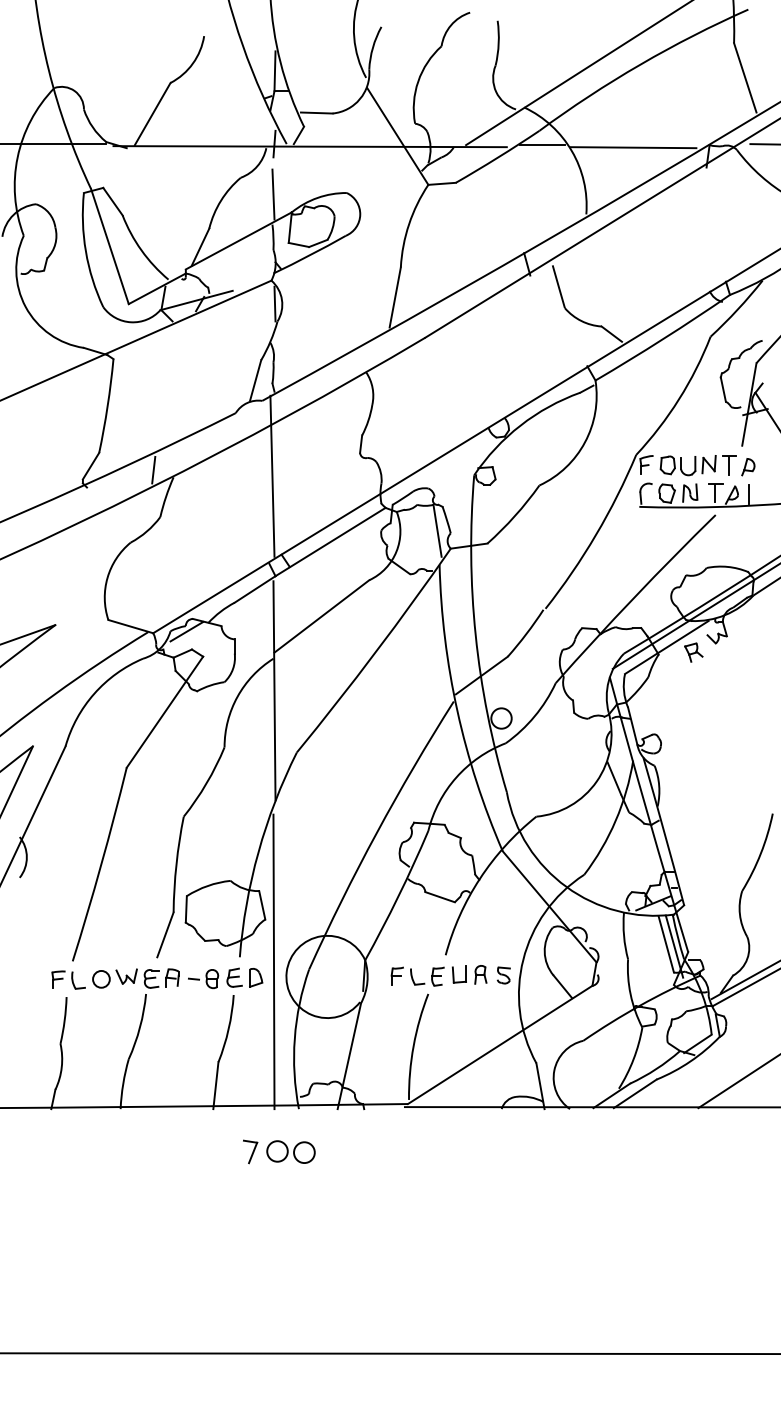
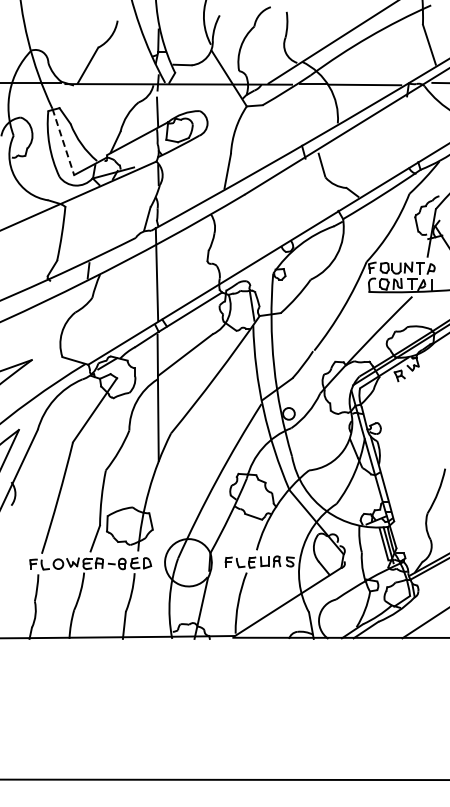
line: (110, 245) -> (63, 141), solid -> dashed
line: (273, 960) -> (157, 553), removed
part: (278, 1151) -> (160, 663), removed

